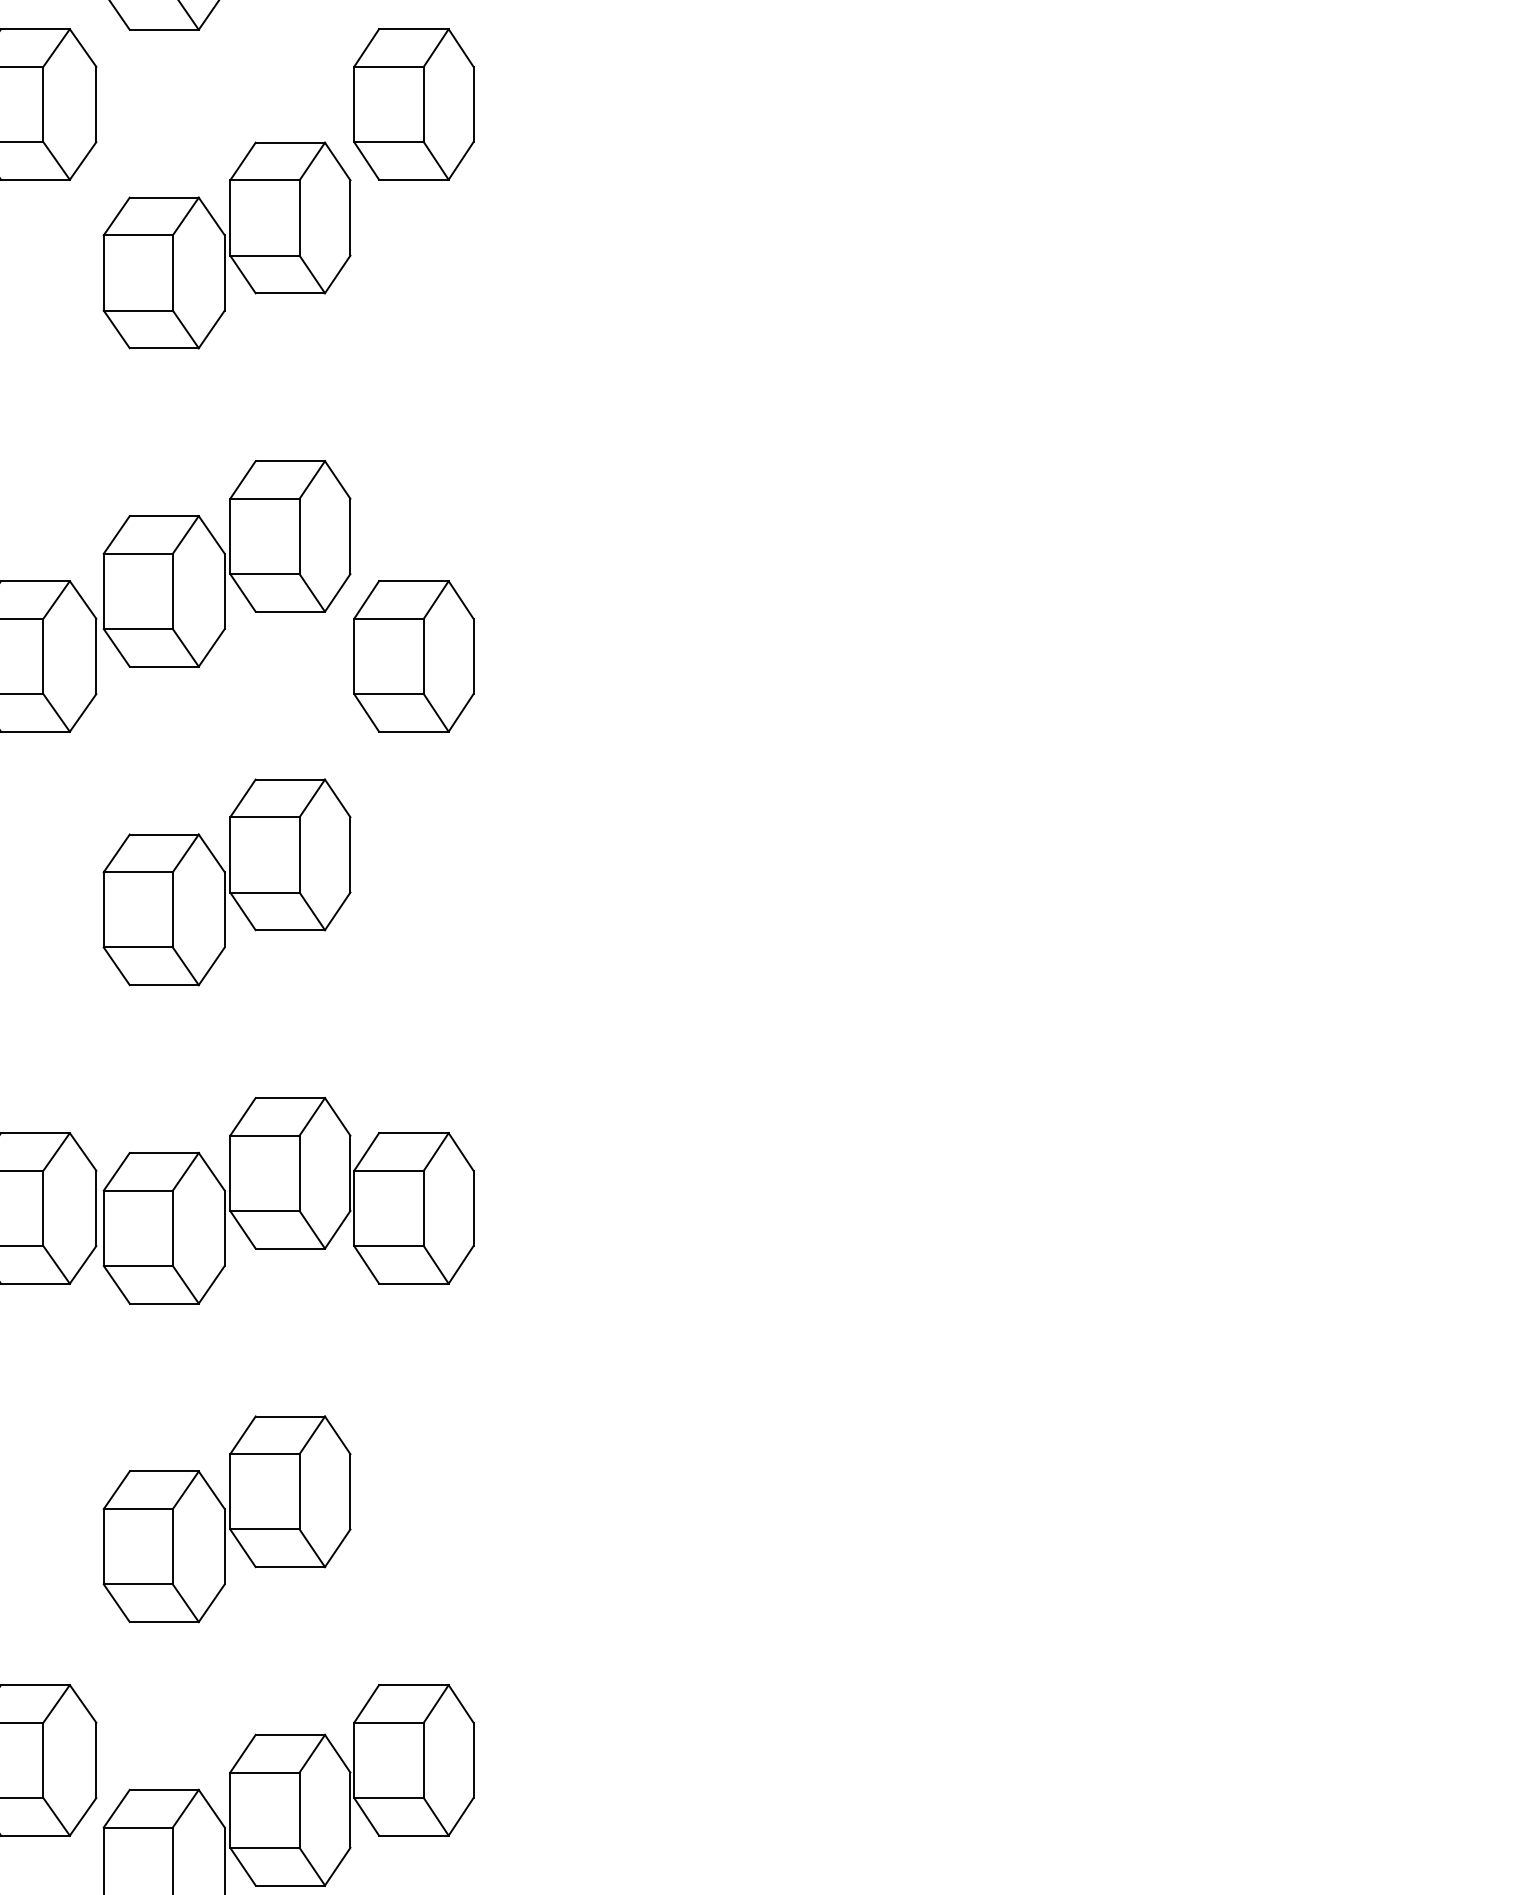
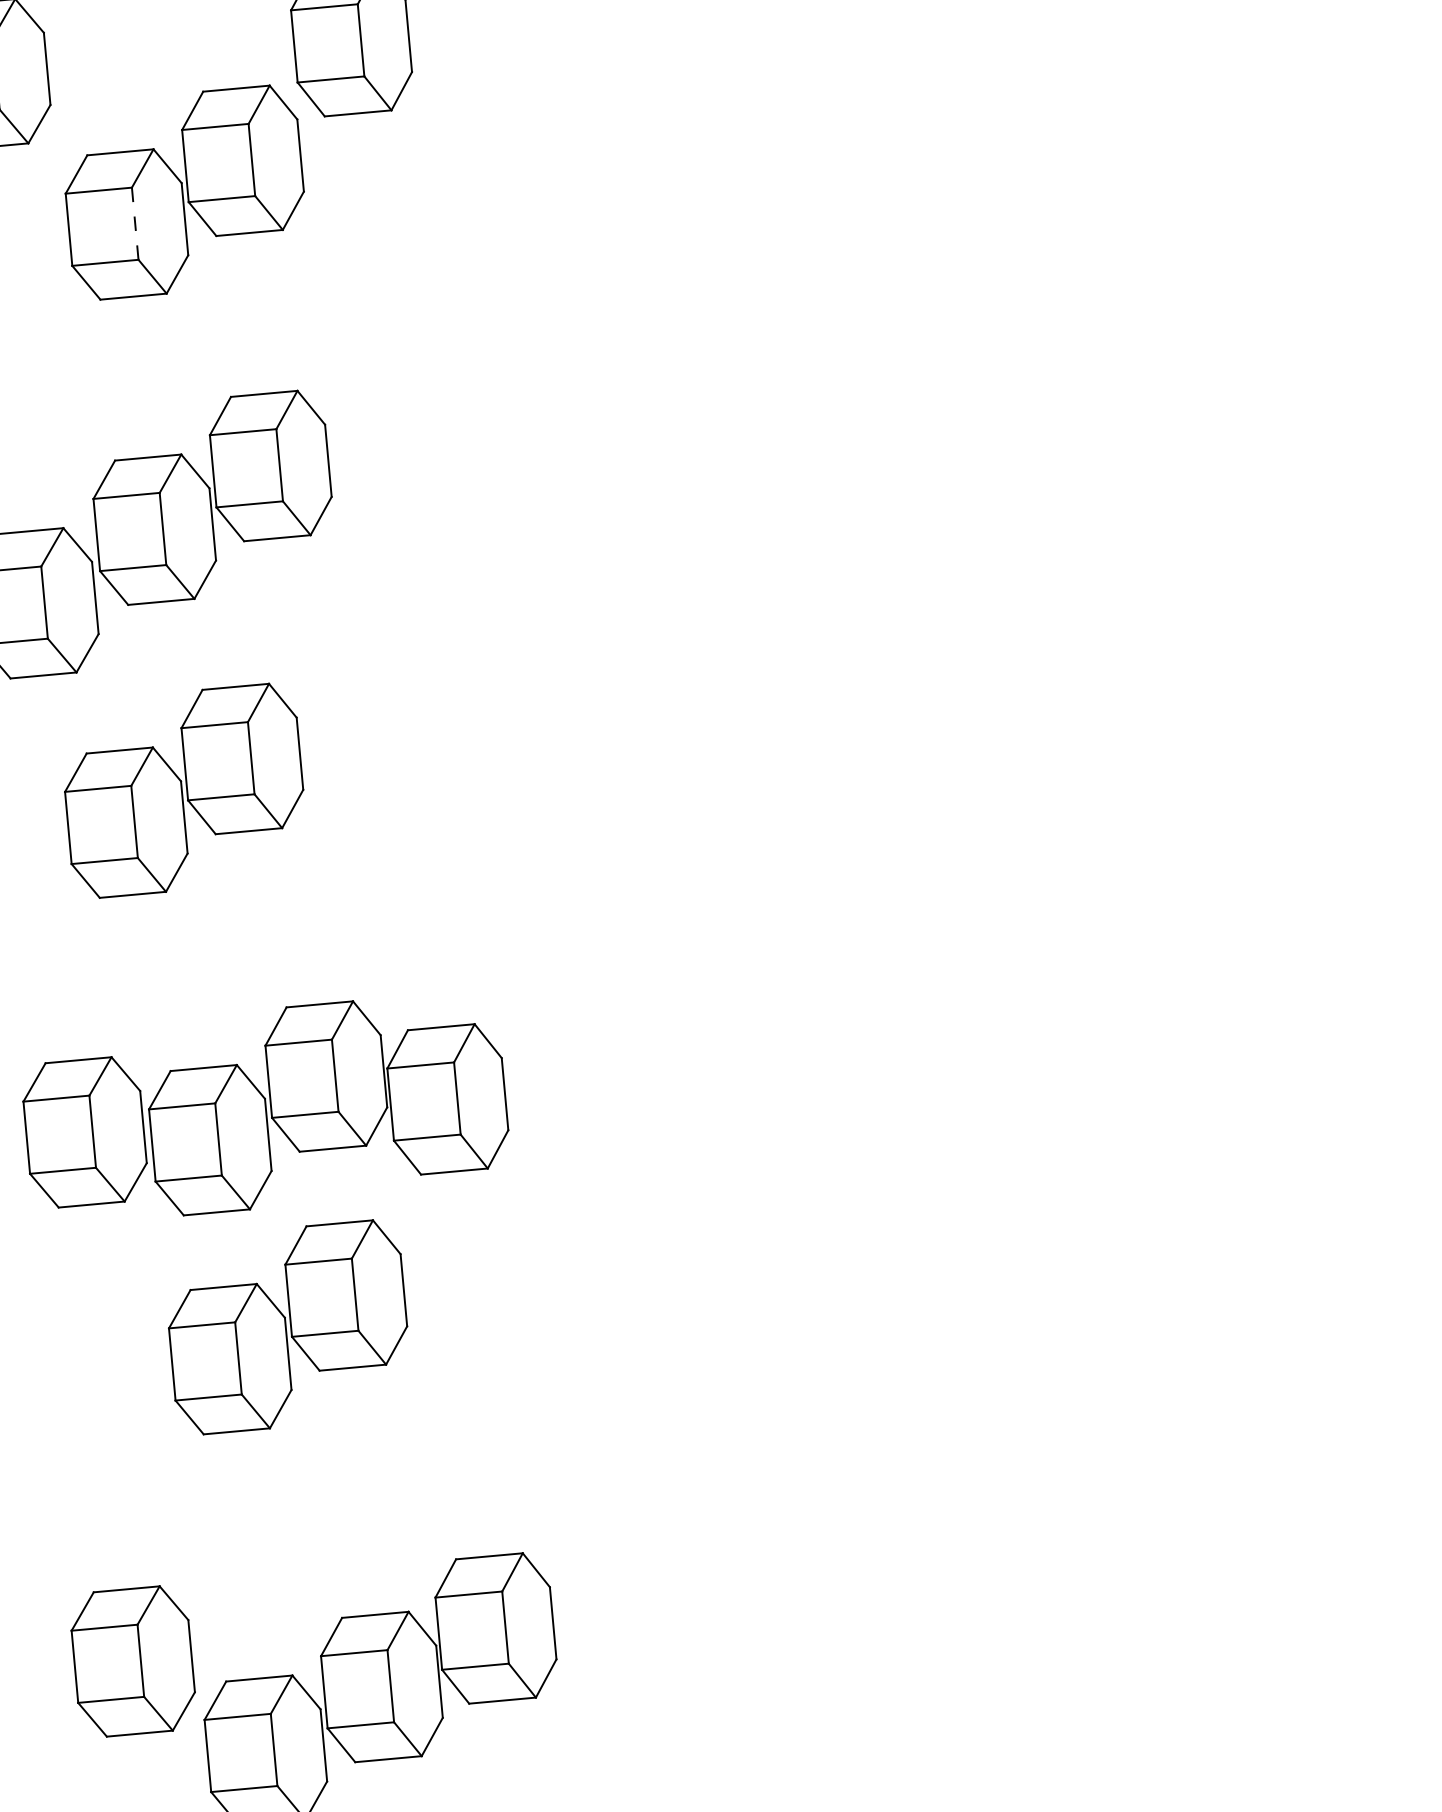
line: (172, 272) -> (134, 223), solid -> dashed
part: (413, 656) -> (399, 570), removed
part: (226, 882) -> (183, 791), moved
part: (226, 1519) -> (287, 1327), moved

